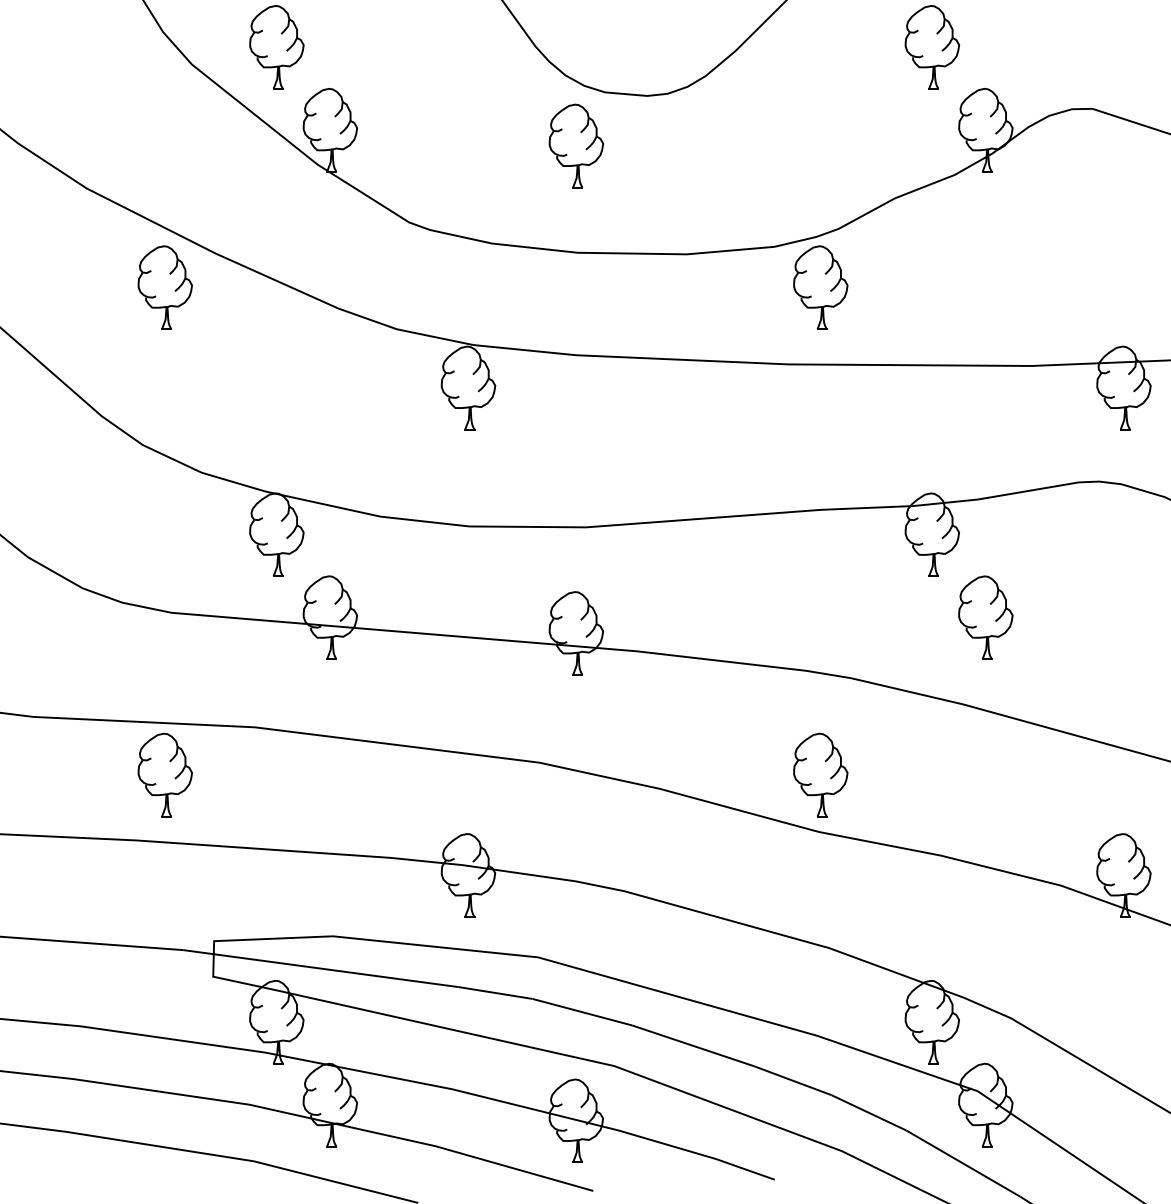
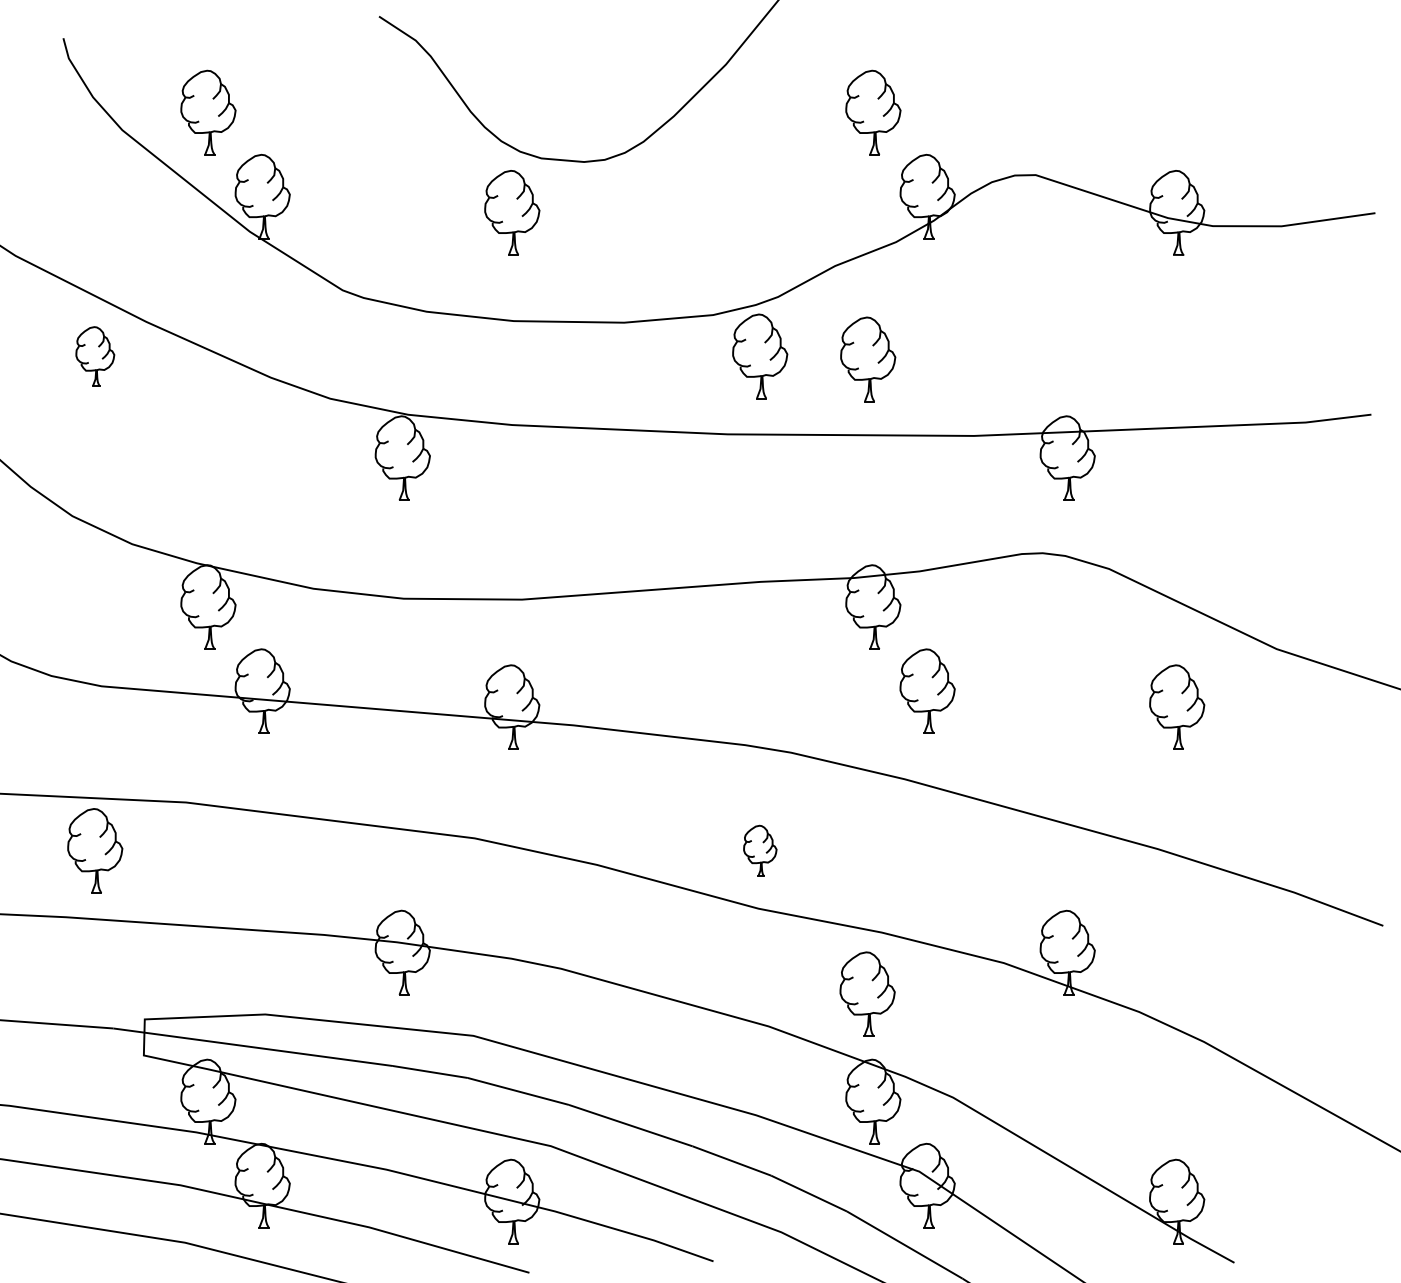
part: (165, 287) -> (95, 356), size x0.7
part: (927, 290) -> (868, 359), added
part: (821, 774) -> (760, 850), size x0.6
part: (926, 915) -> (867, 993), added

